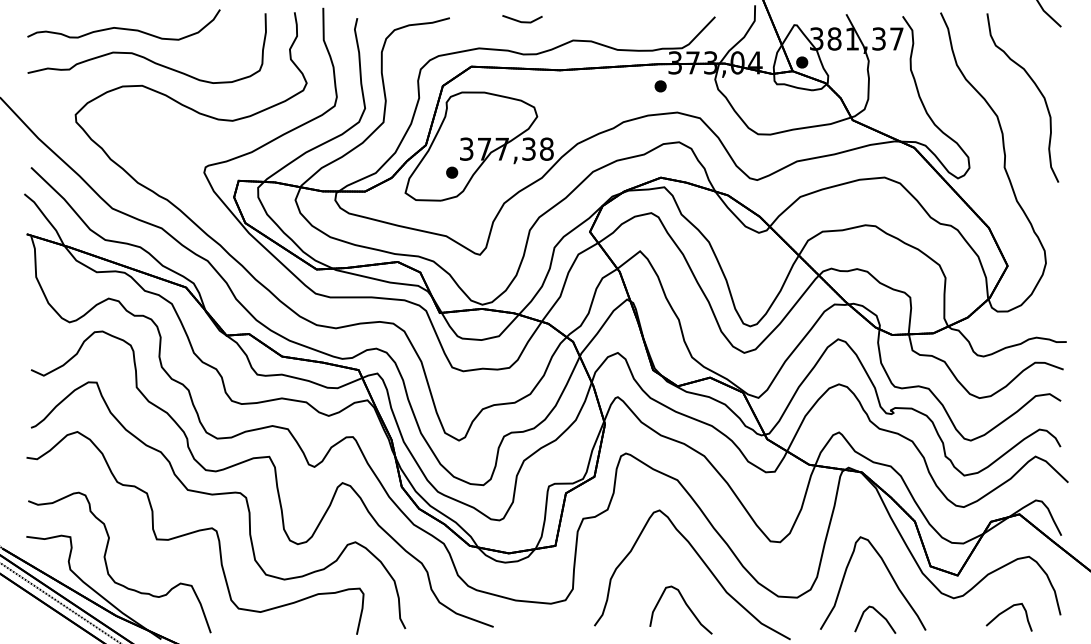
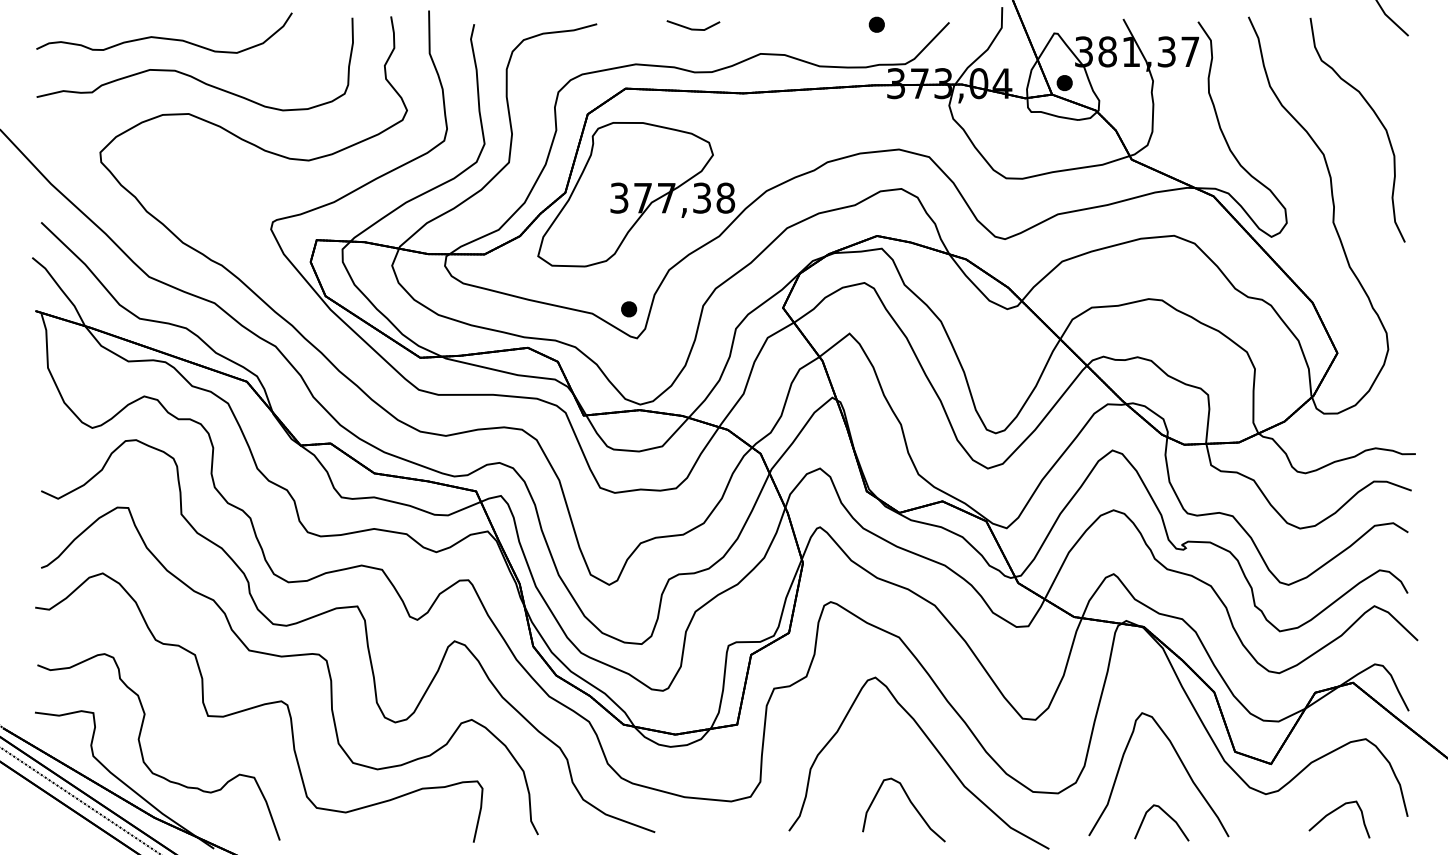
part: (660, 86) -> (876, 24), moved
part: (452, 172) -> (629, 309), moved

